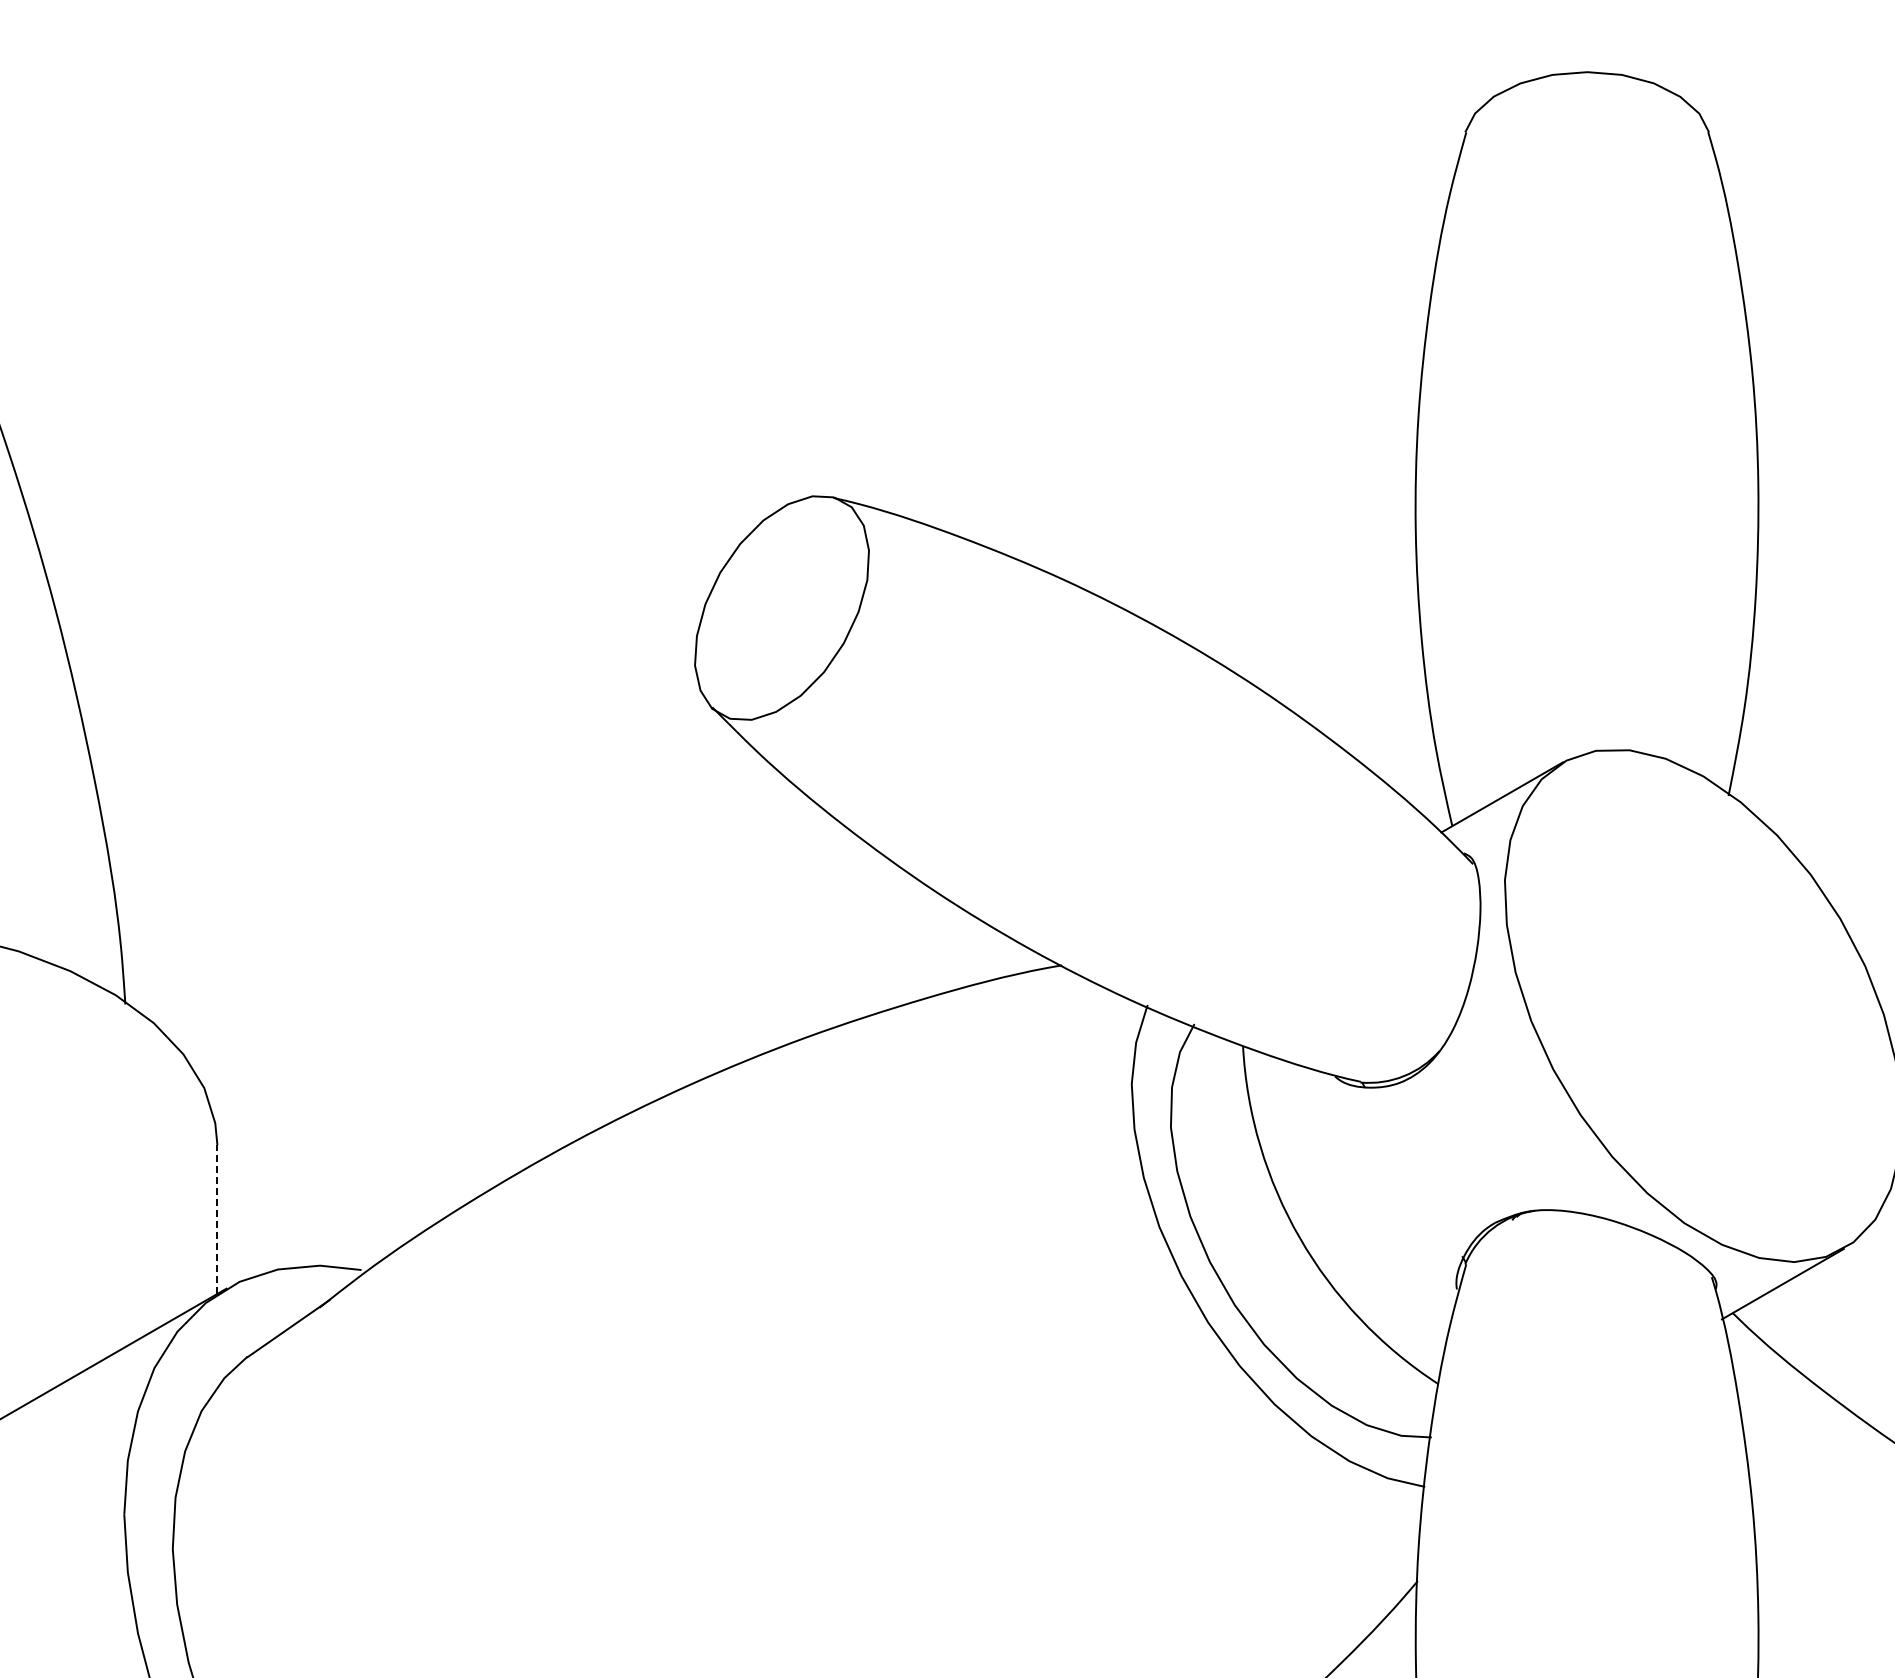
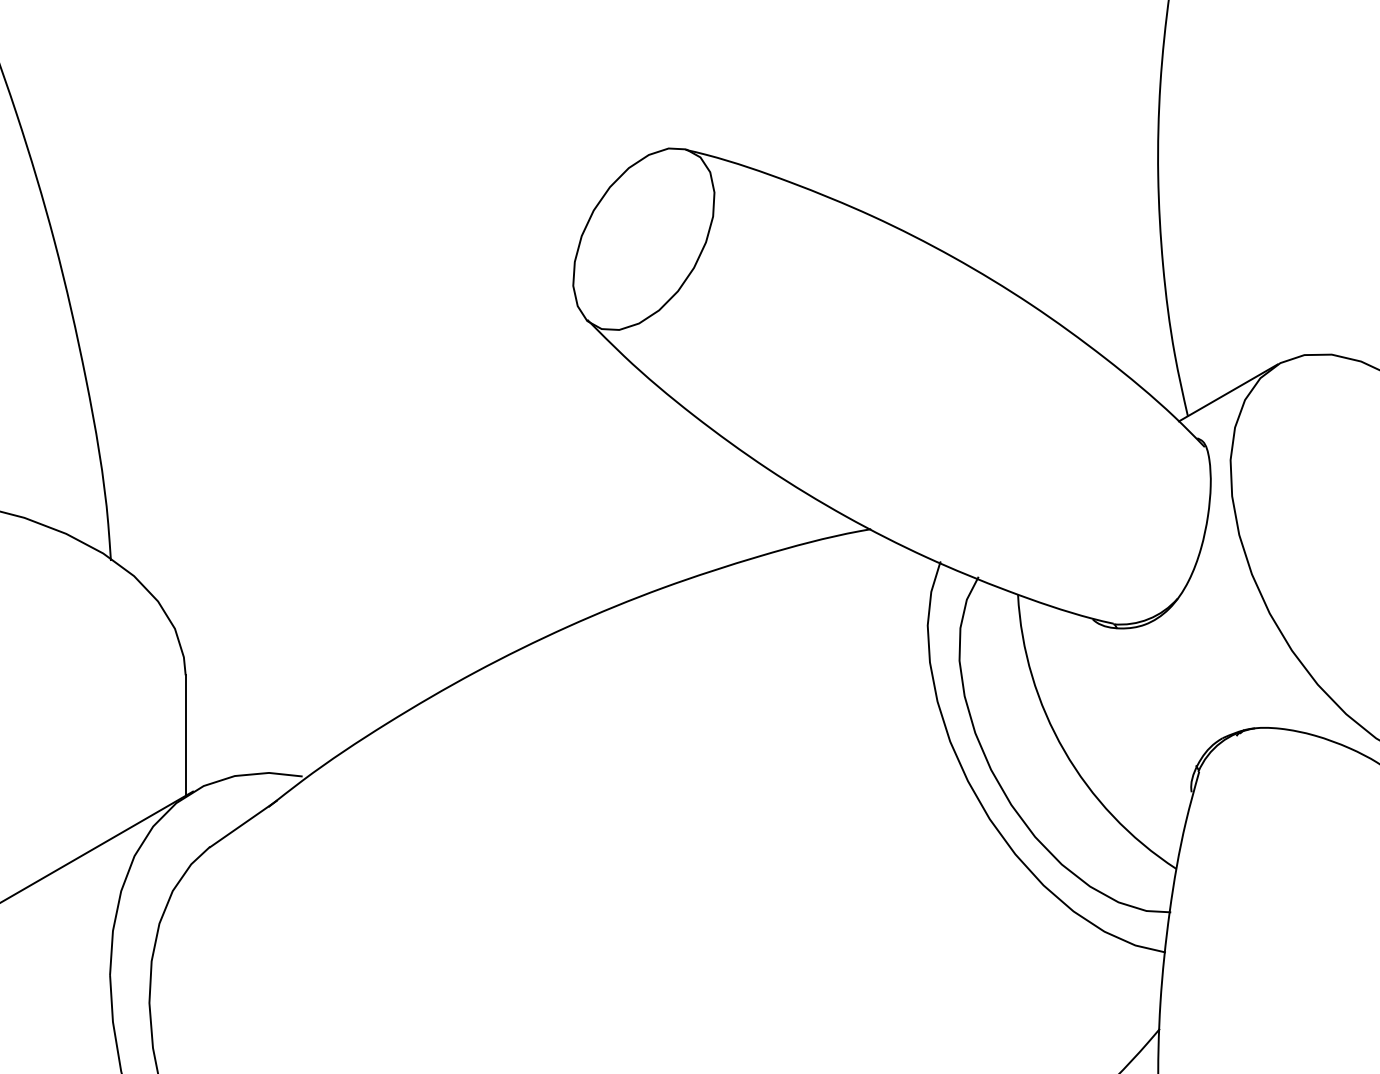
line: (217, 1219) -> (185, 735), dashed -> solid

